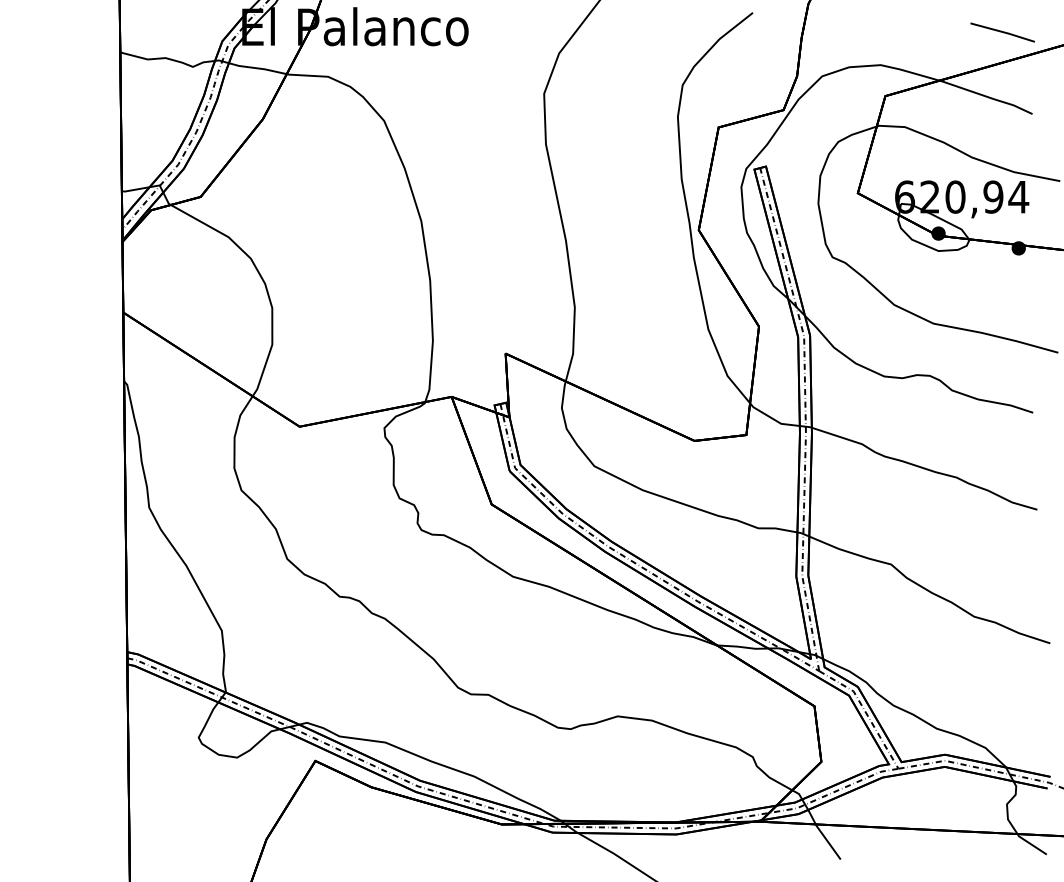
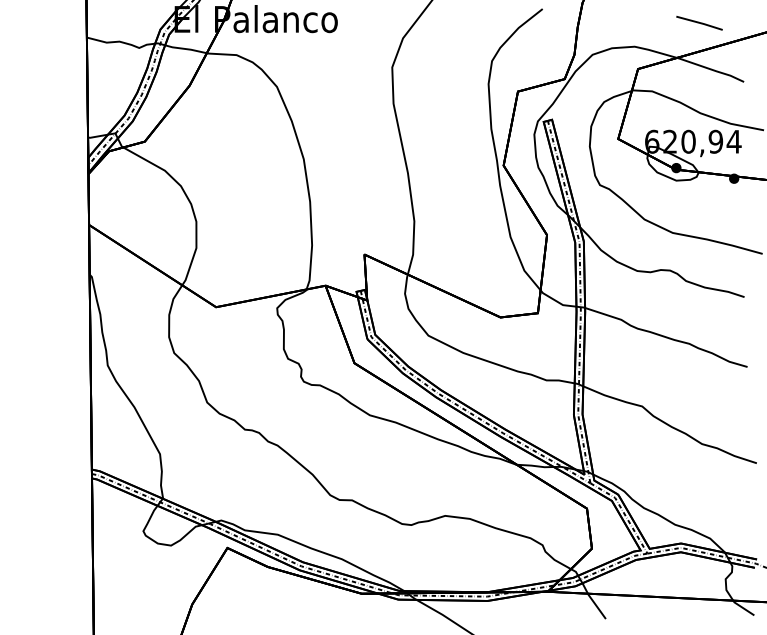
line: (1002, 32) -> (699, 23), moved

